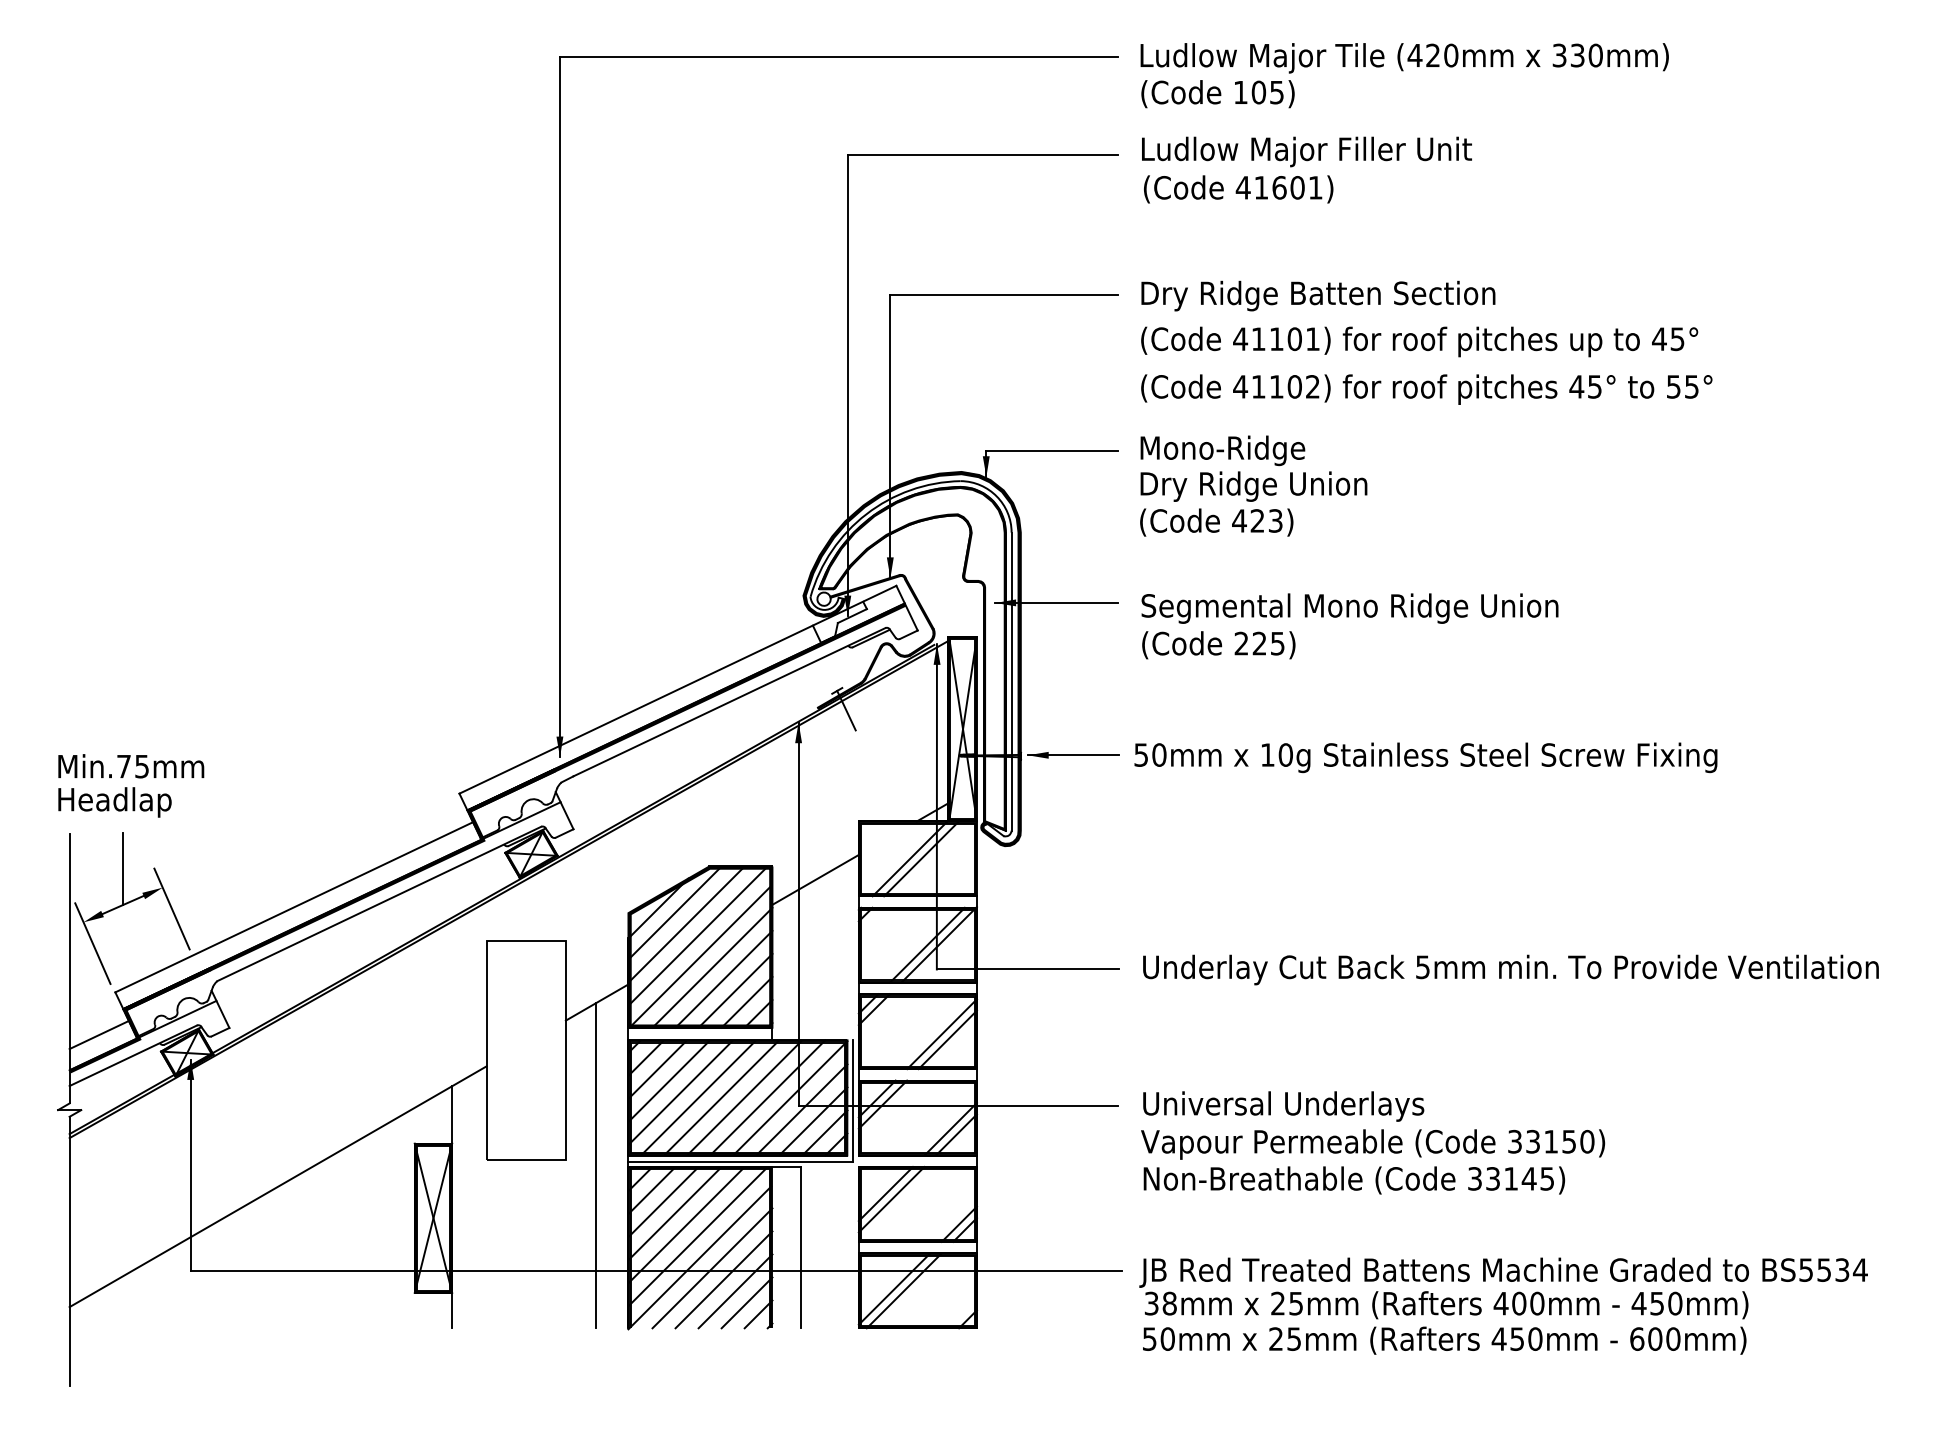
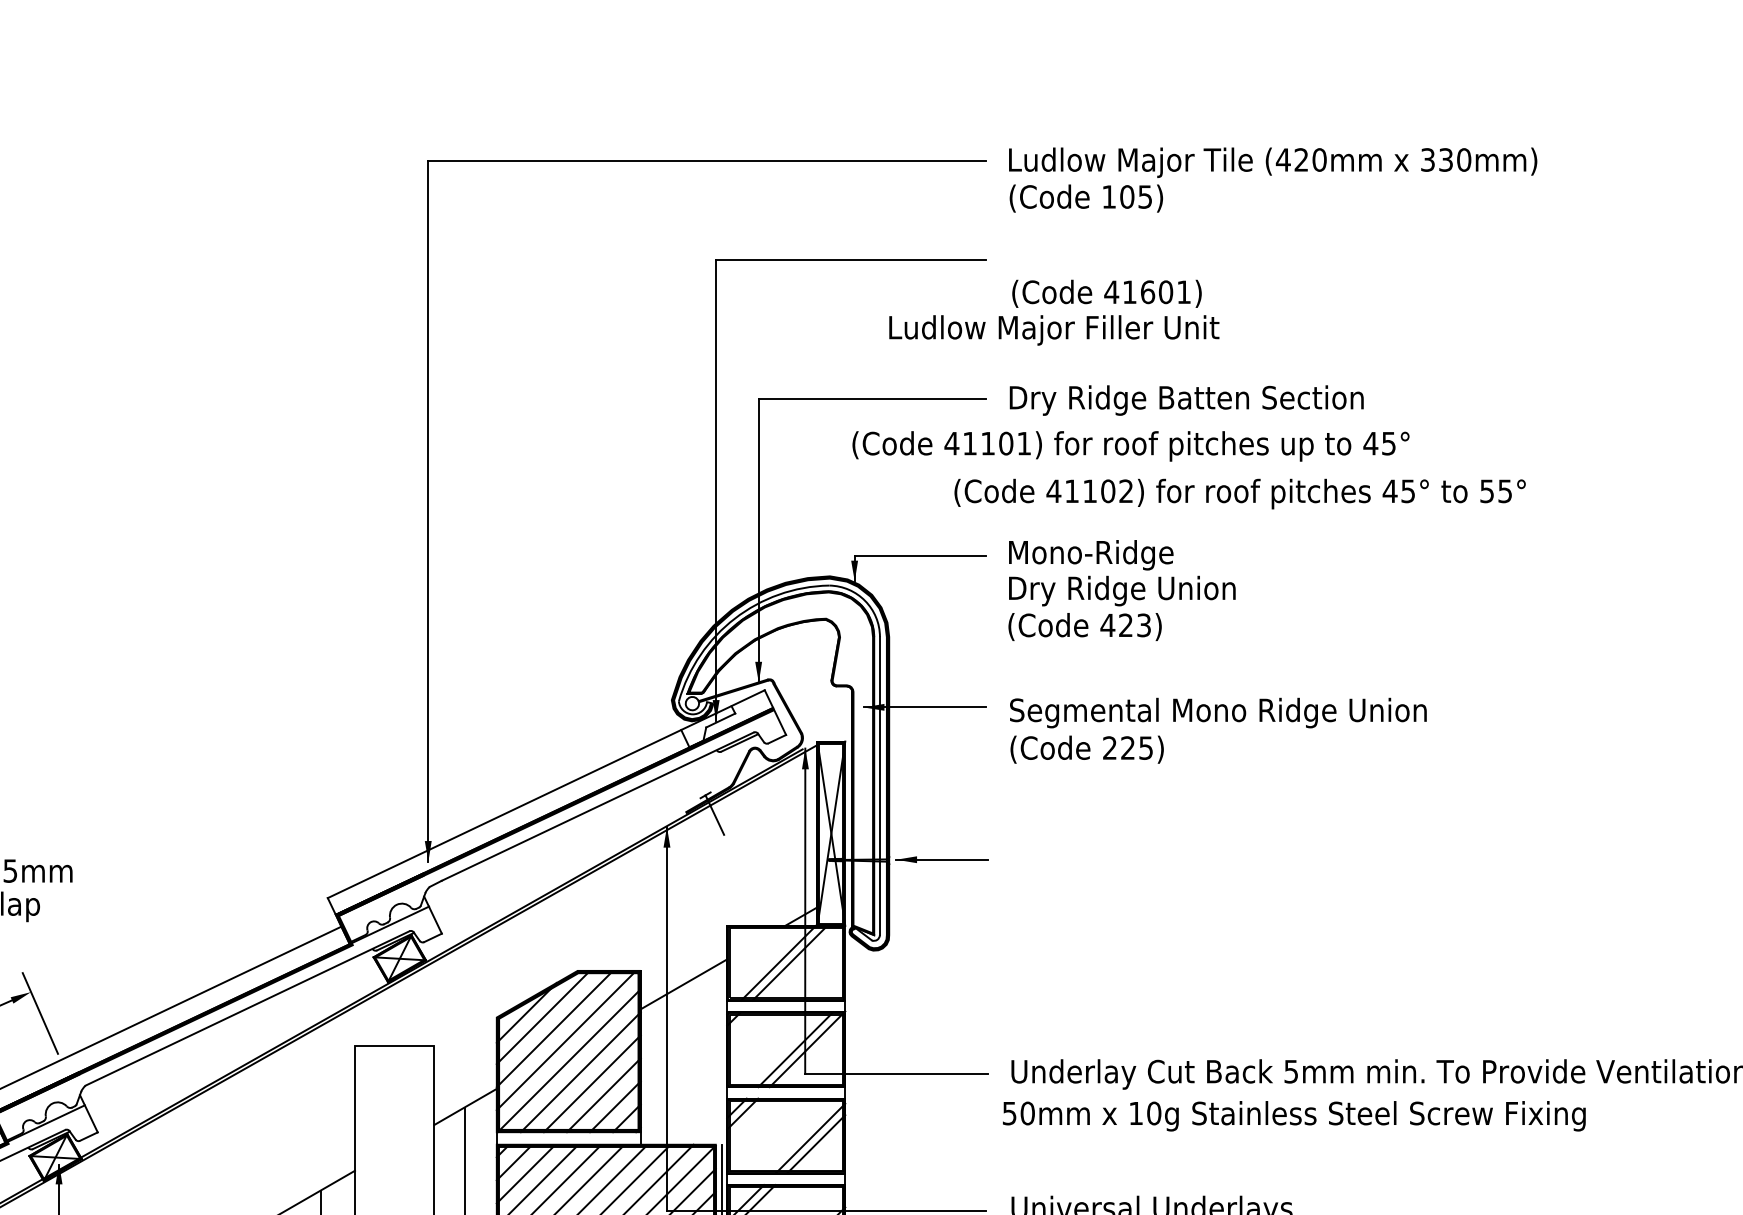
text: (1306, 151) -> (1053, 329), moved
text: (1419, 341) -> (1130, 445), moved
text: (1426, 389) -> (1239, 493), moved
text: (1425, 757) -> (1293, 1115), moved

